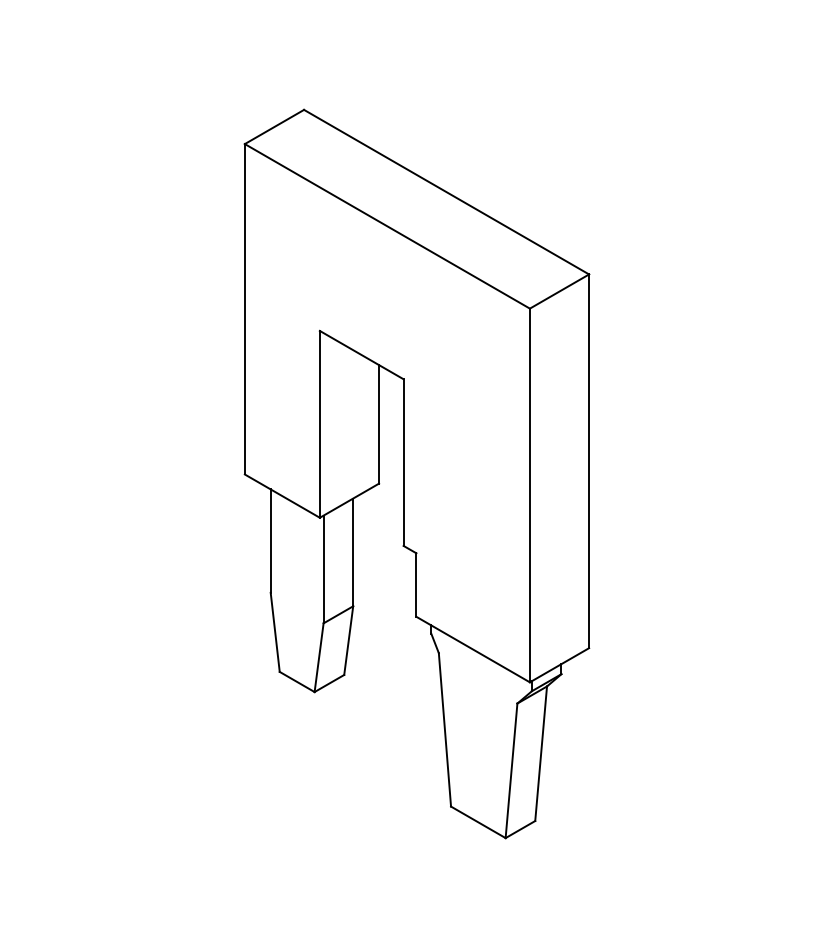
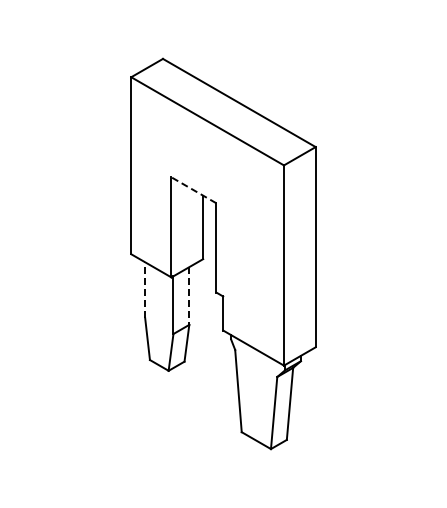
line: (361, 355) -> (193, 190), solid -> dashed
line: (271, 540) -> (145, 289), solid -> dashed
line: (353, 553) -> (189, 296), solid -> dashed

